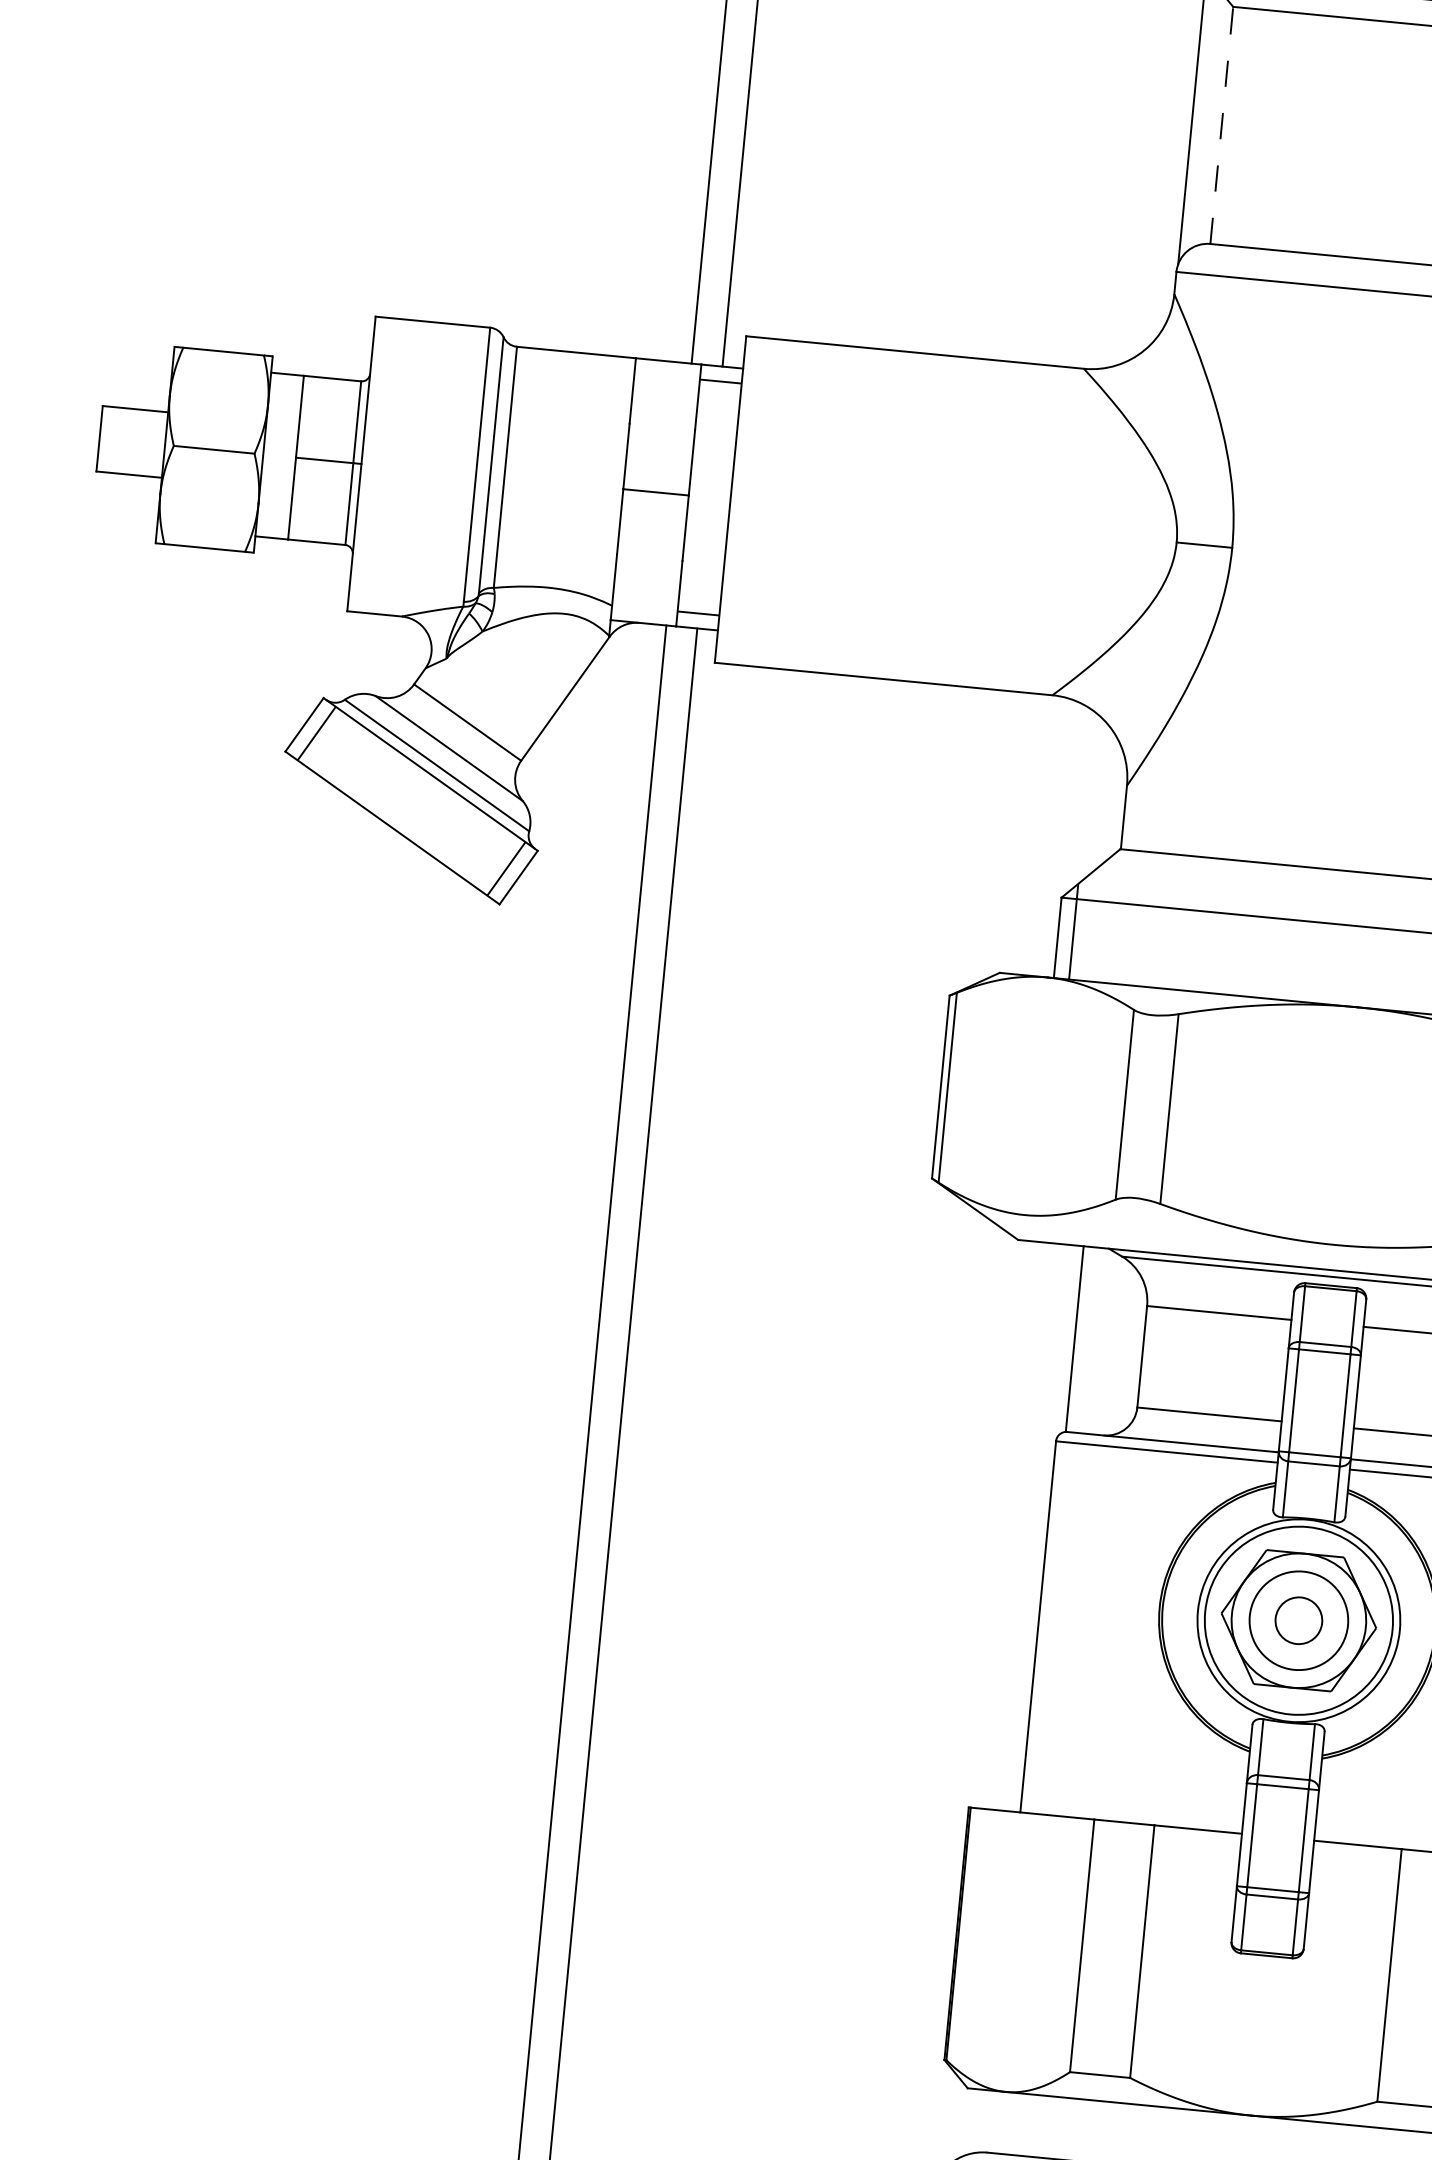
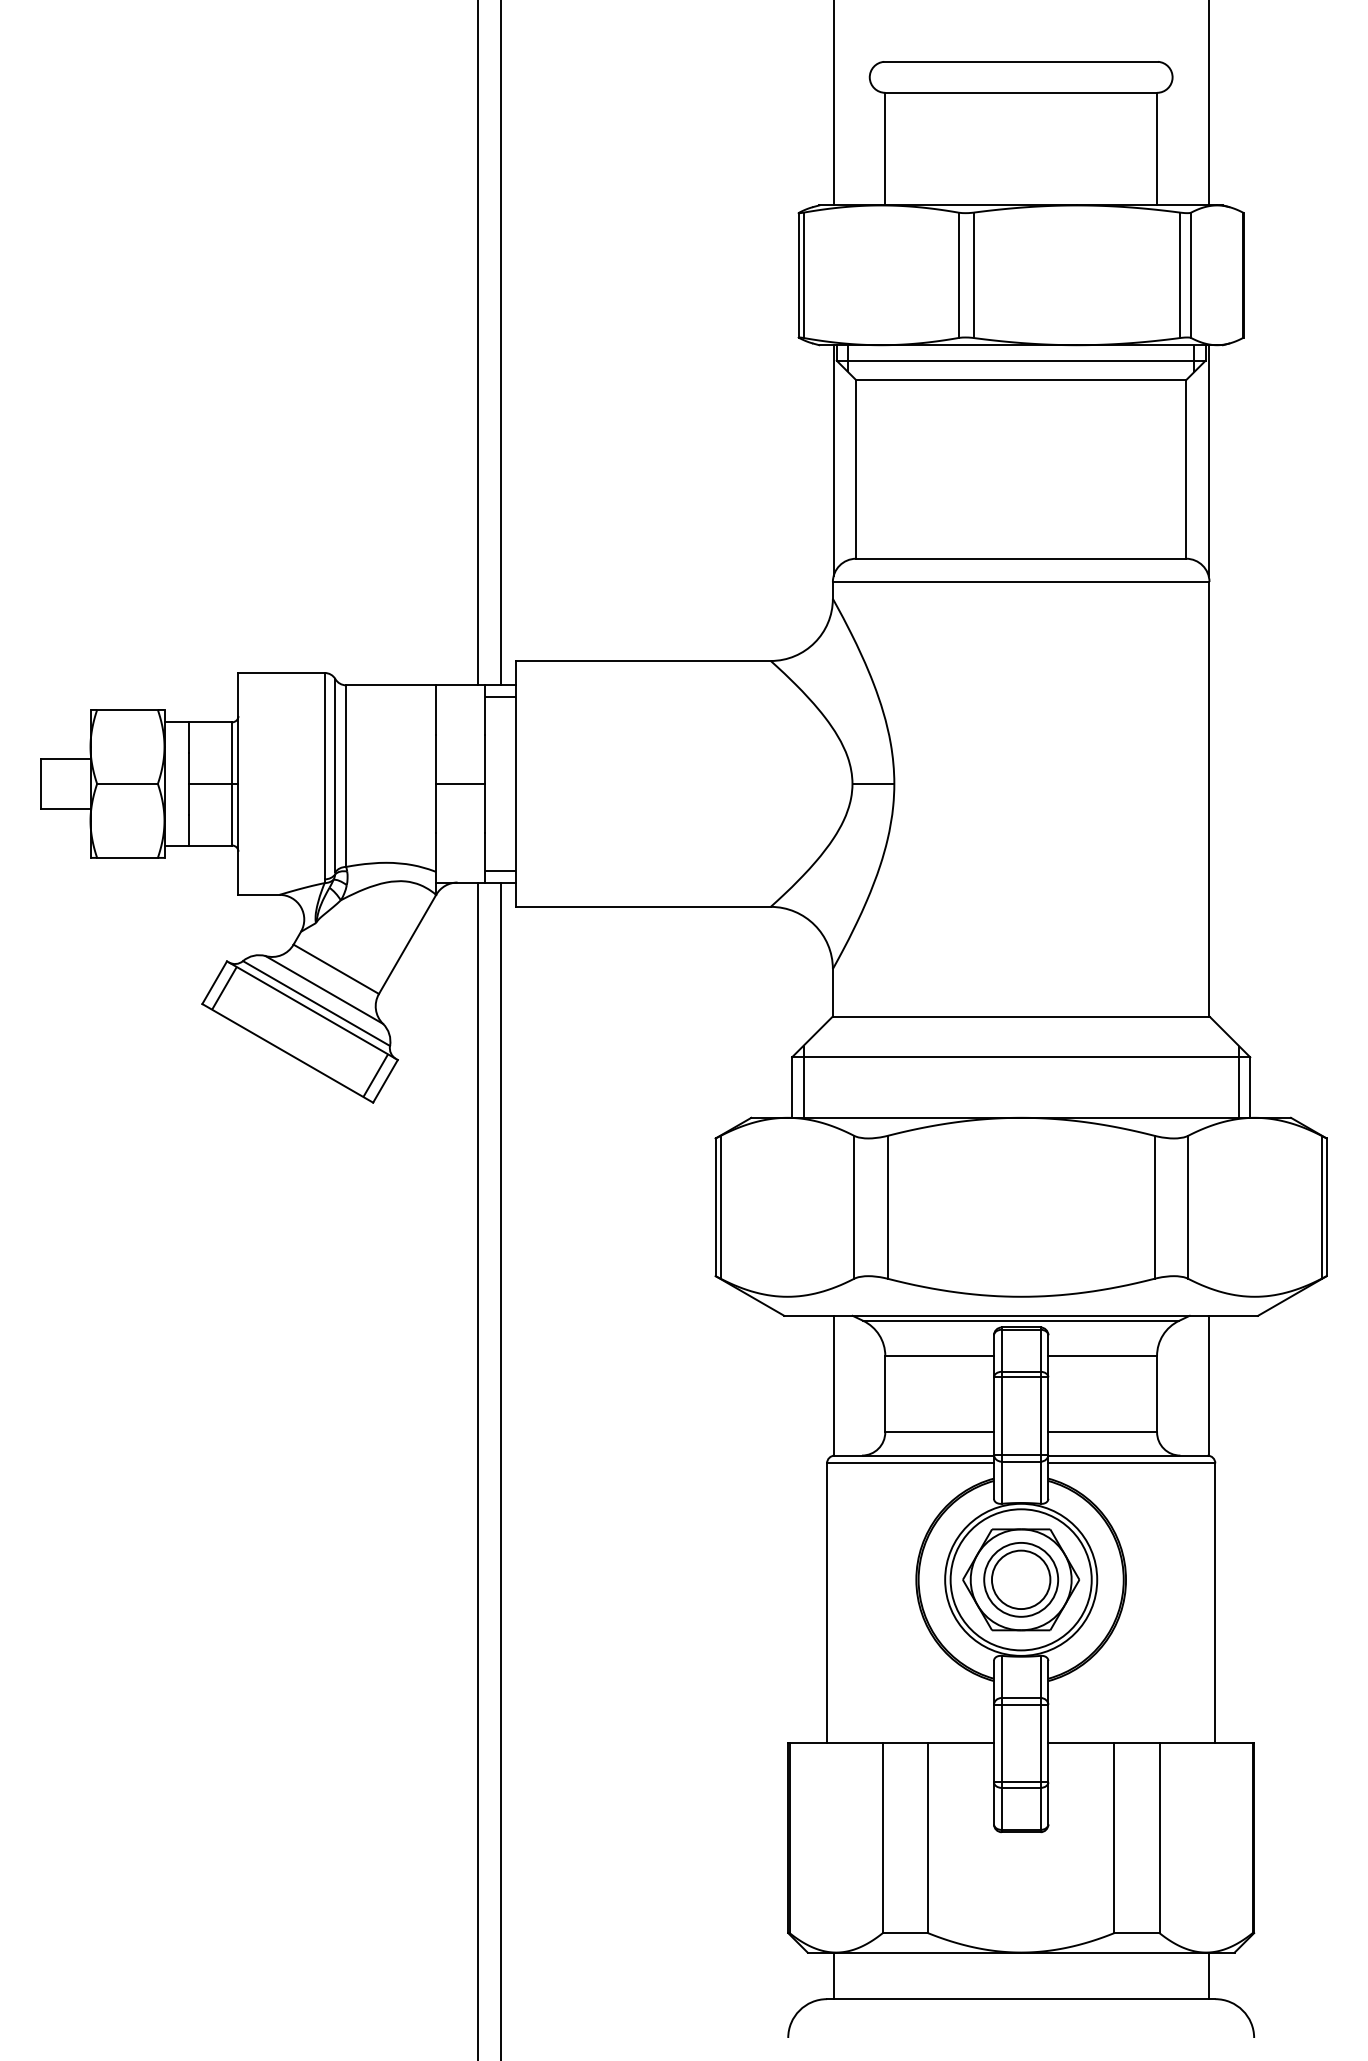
line: (1222, 124) -> (856, 468), dashed -> solid
circle: (1298, 1620) -> (1020, 1579), size x1.67
line: (999, 2122) -> (833, 1975), added

